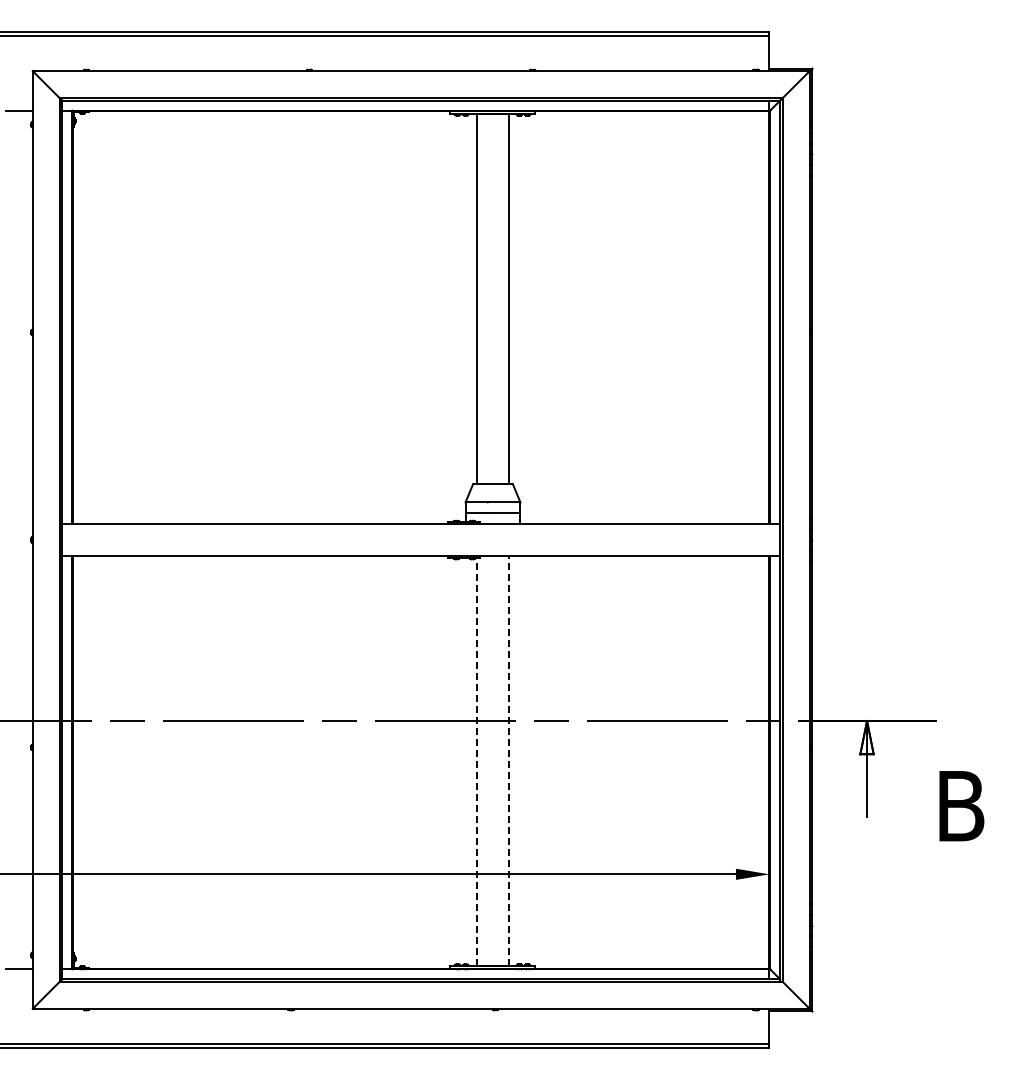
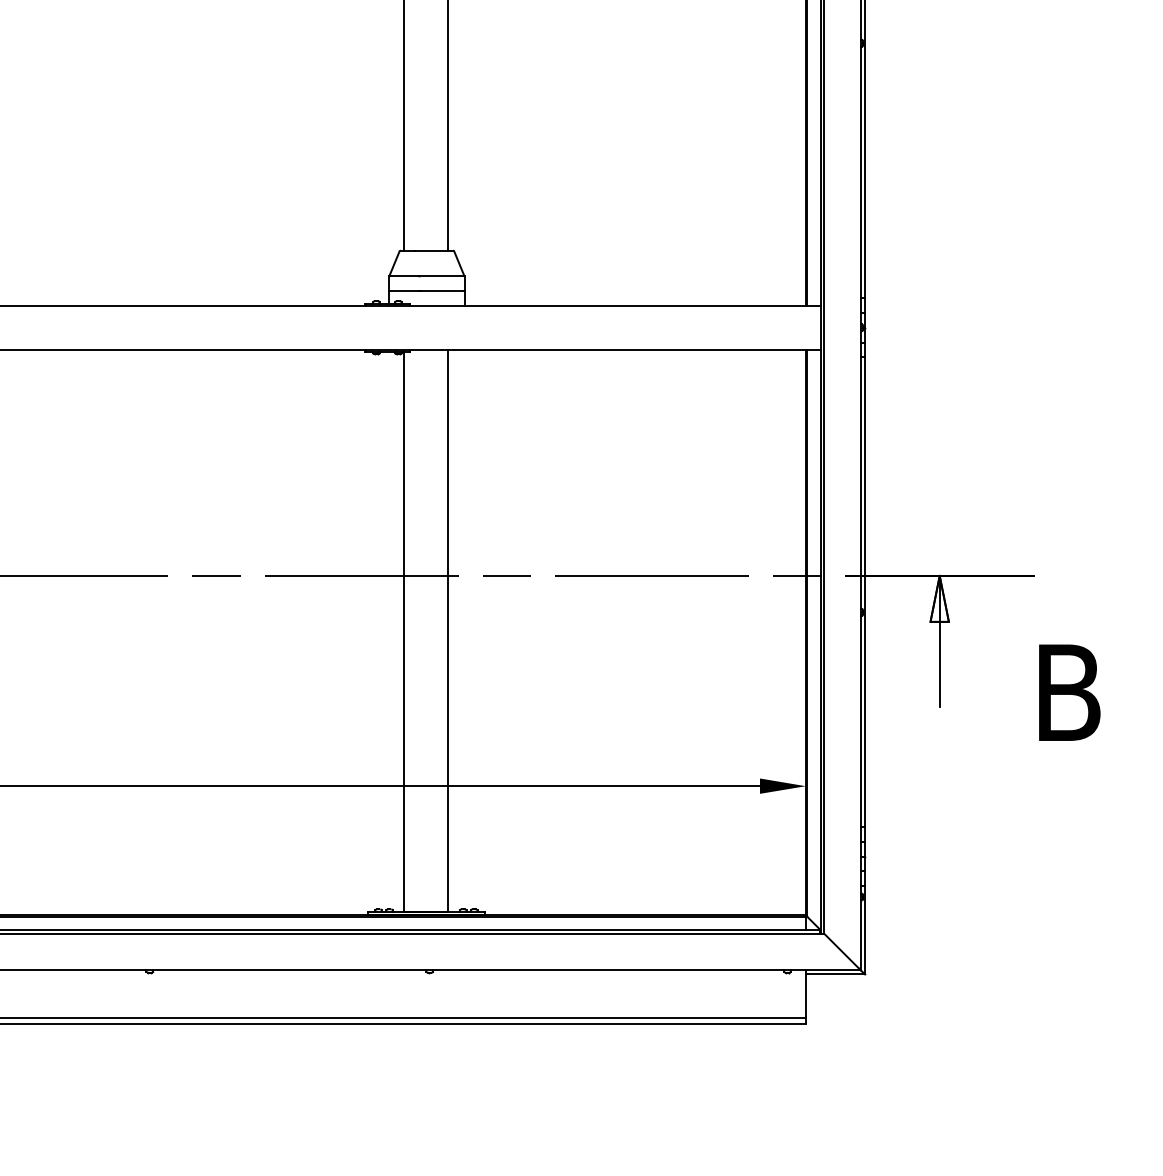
line: (508, 760) -> (448, 630), dashed -> solid
line: (476, 761) -> (404, 631), dashed -> solid

